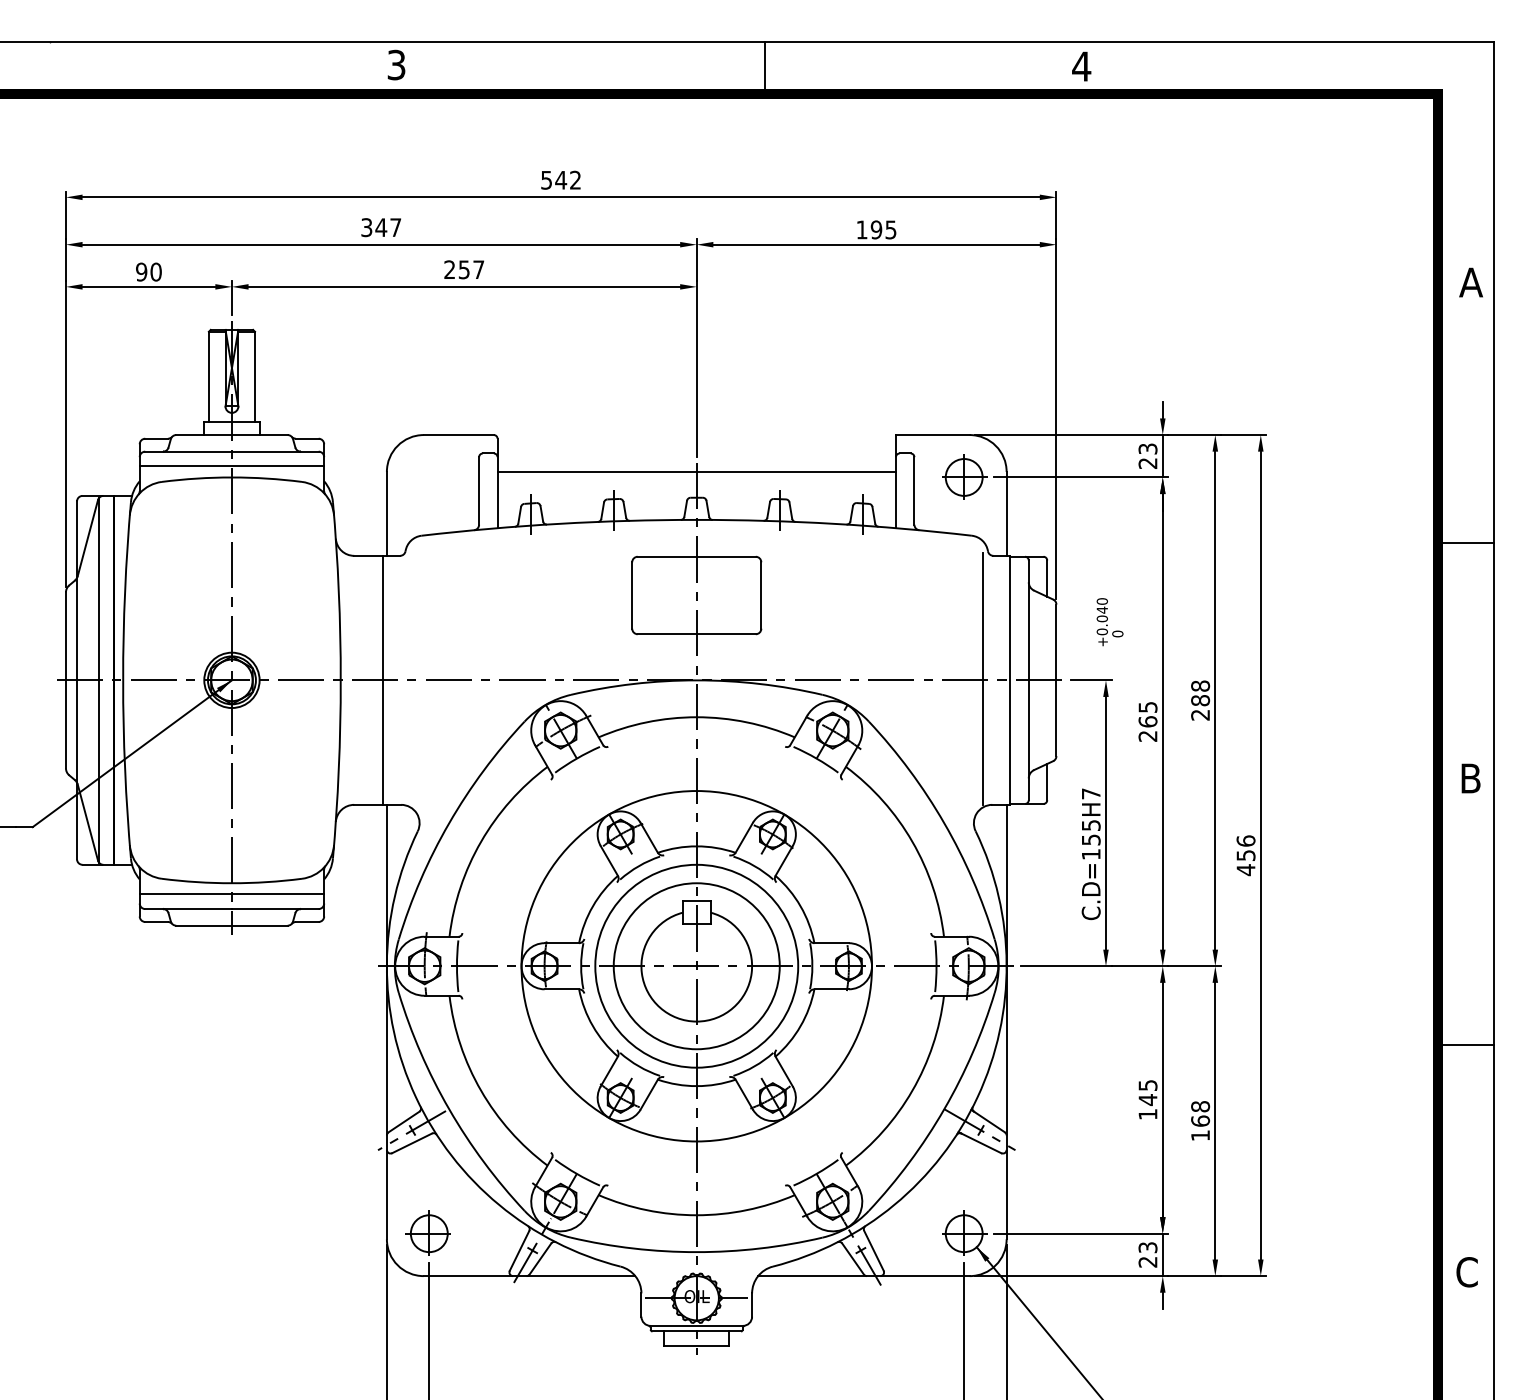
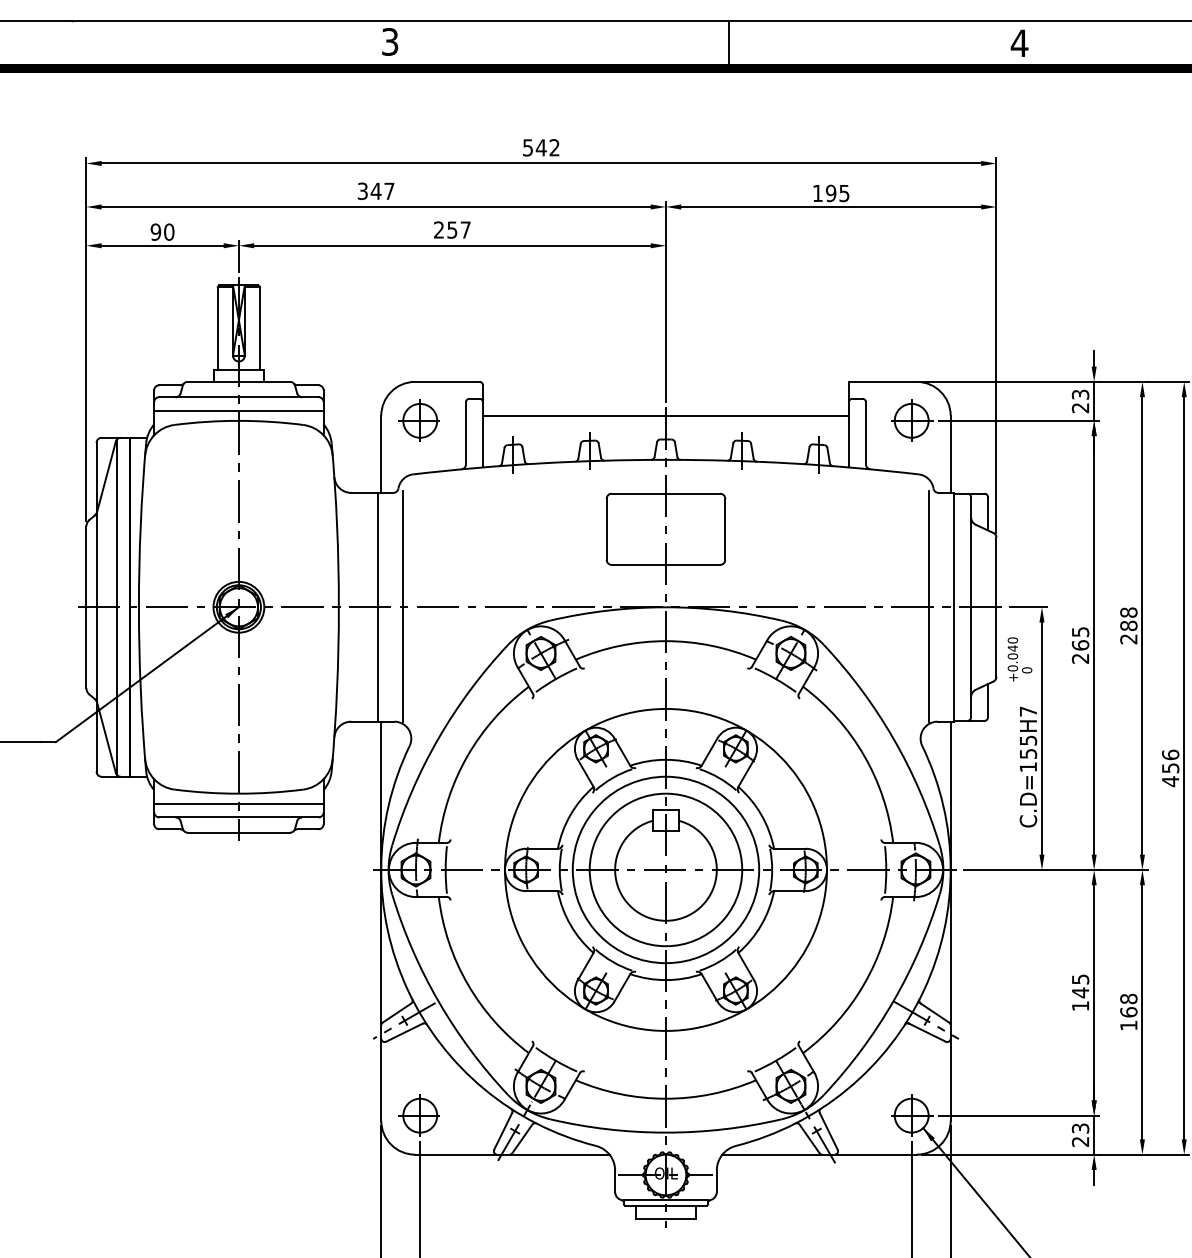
part: (427, 476) -> (418, 419), added
text: (1109, 622) -> (1019, 659), moved
line: (410, 678) -> (402, 605), added

